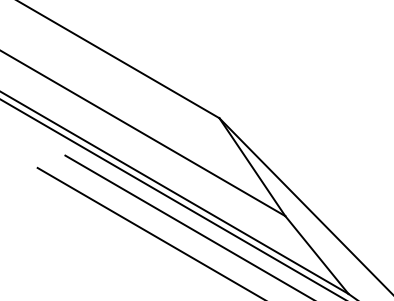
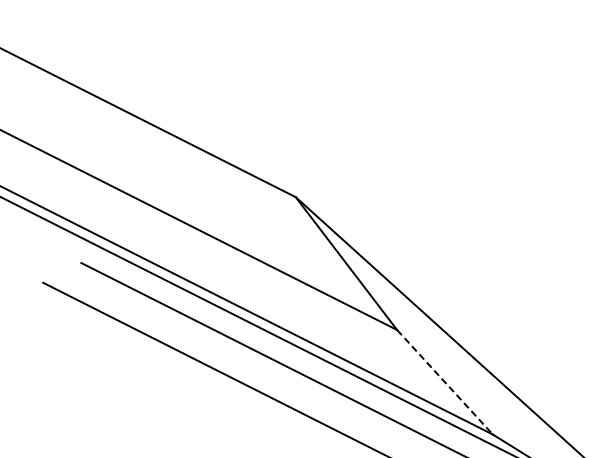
line: (317, 255) -> (445, 382), solid -> dashed

